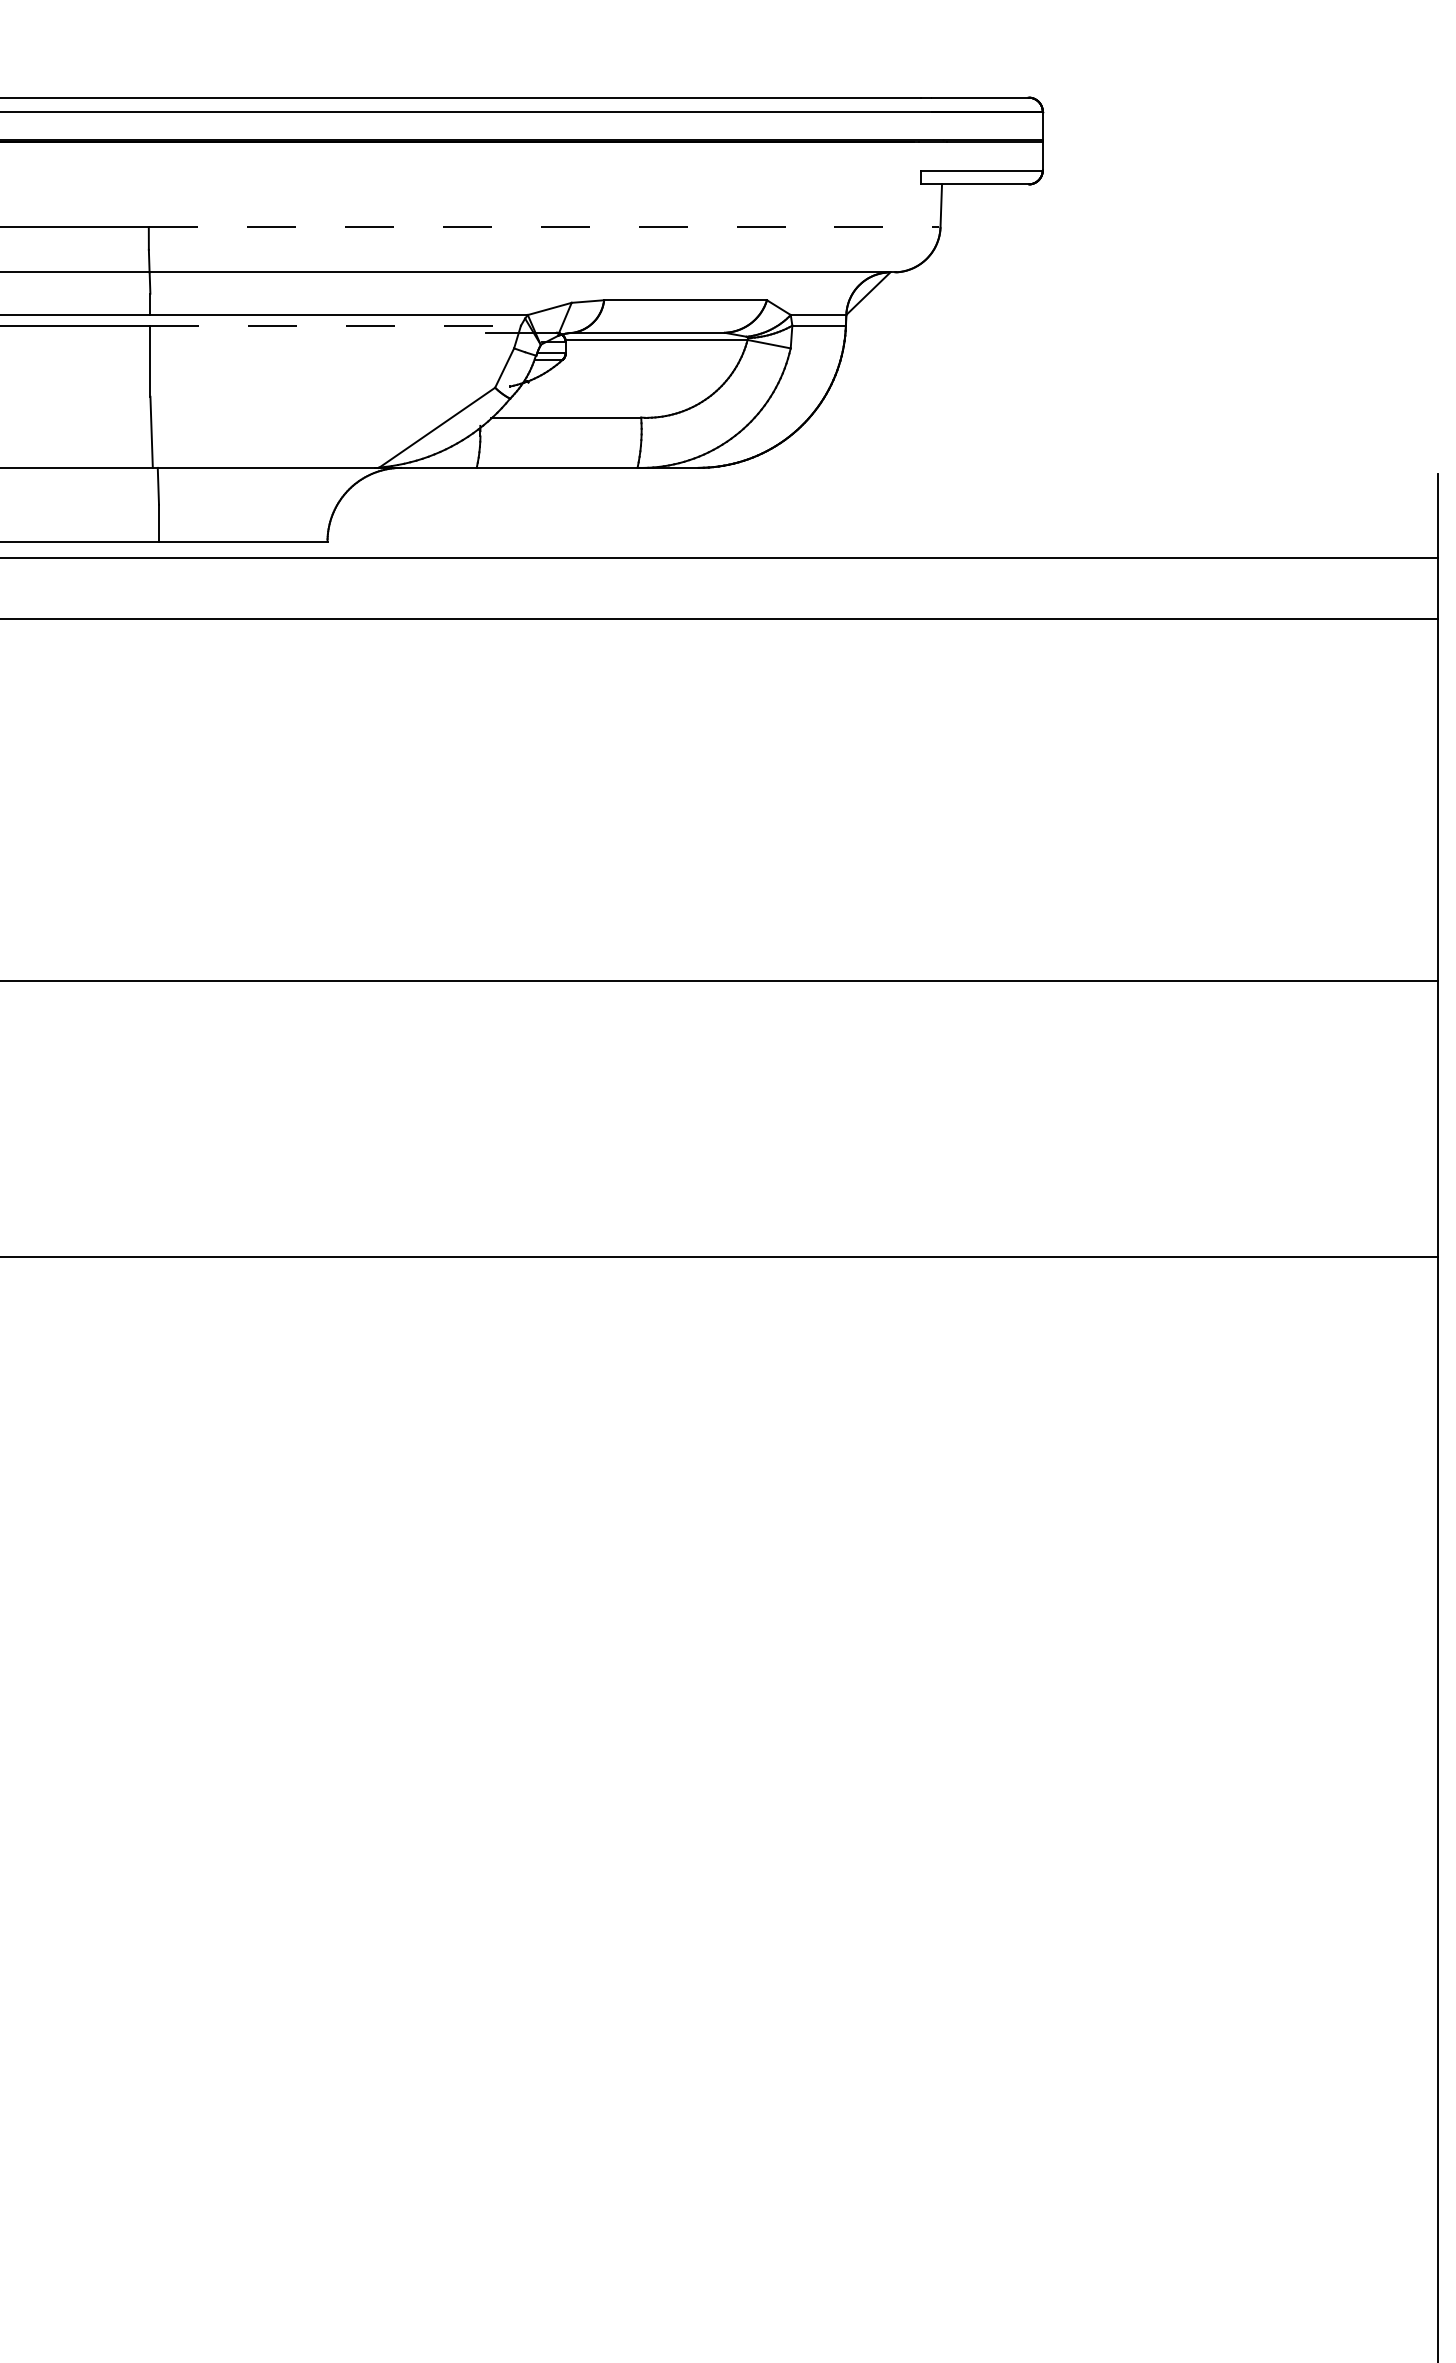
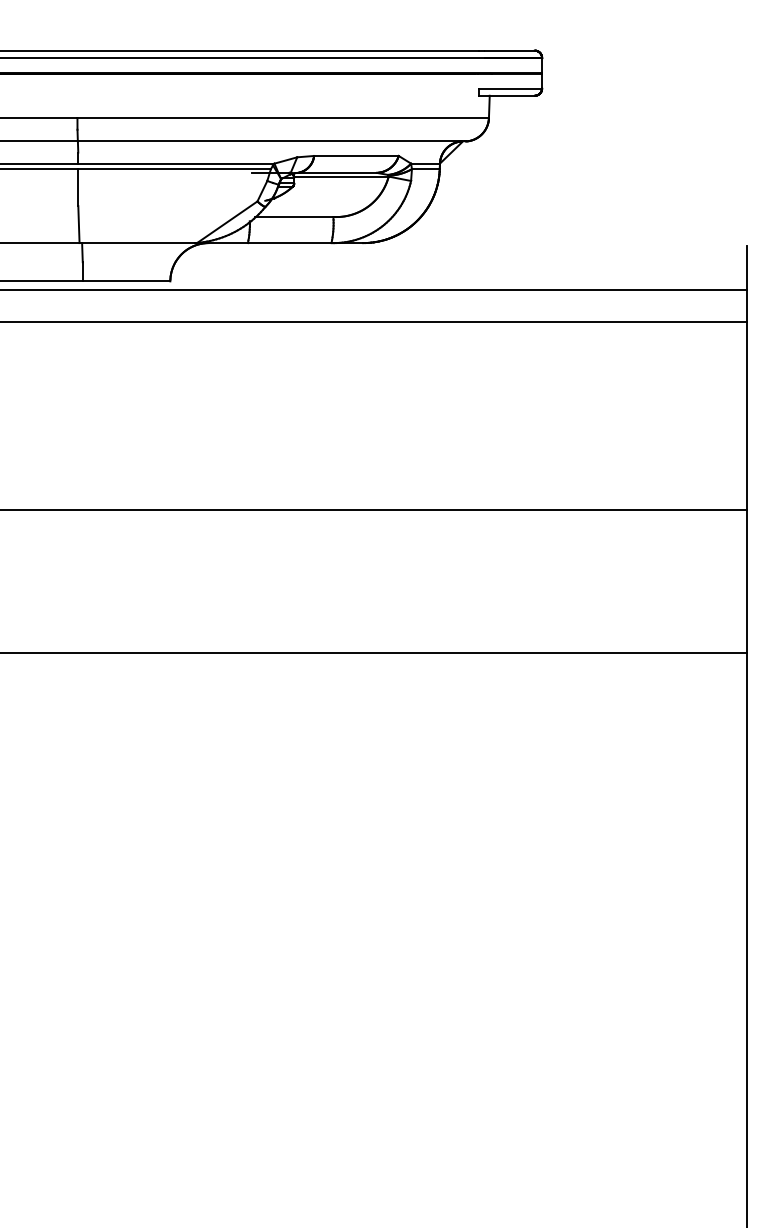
line: (545, 228) -> (283, 118), dashed -> solid
line: (337, 326) -> (175, 169), dashed -> solid

